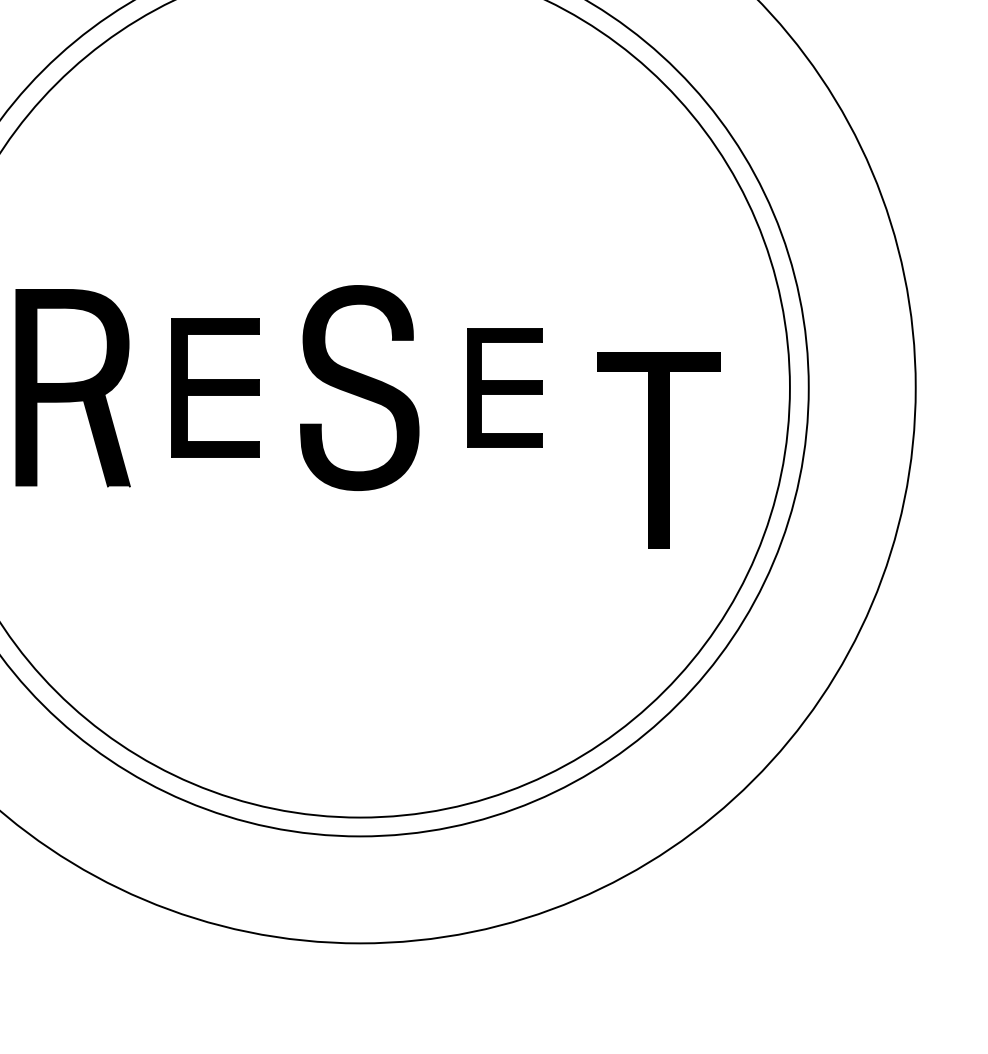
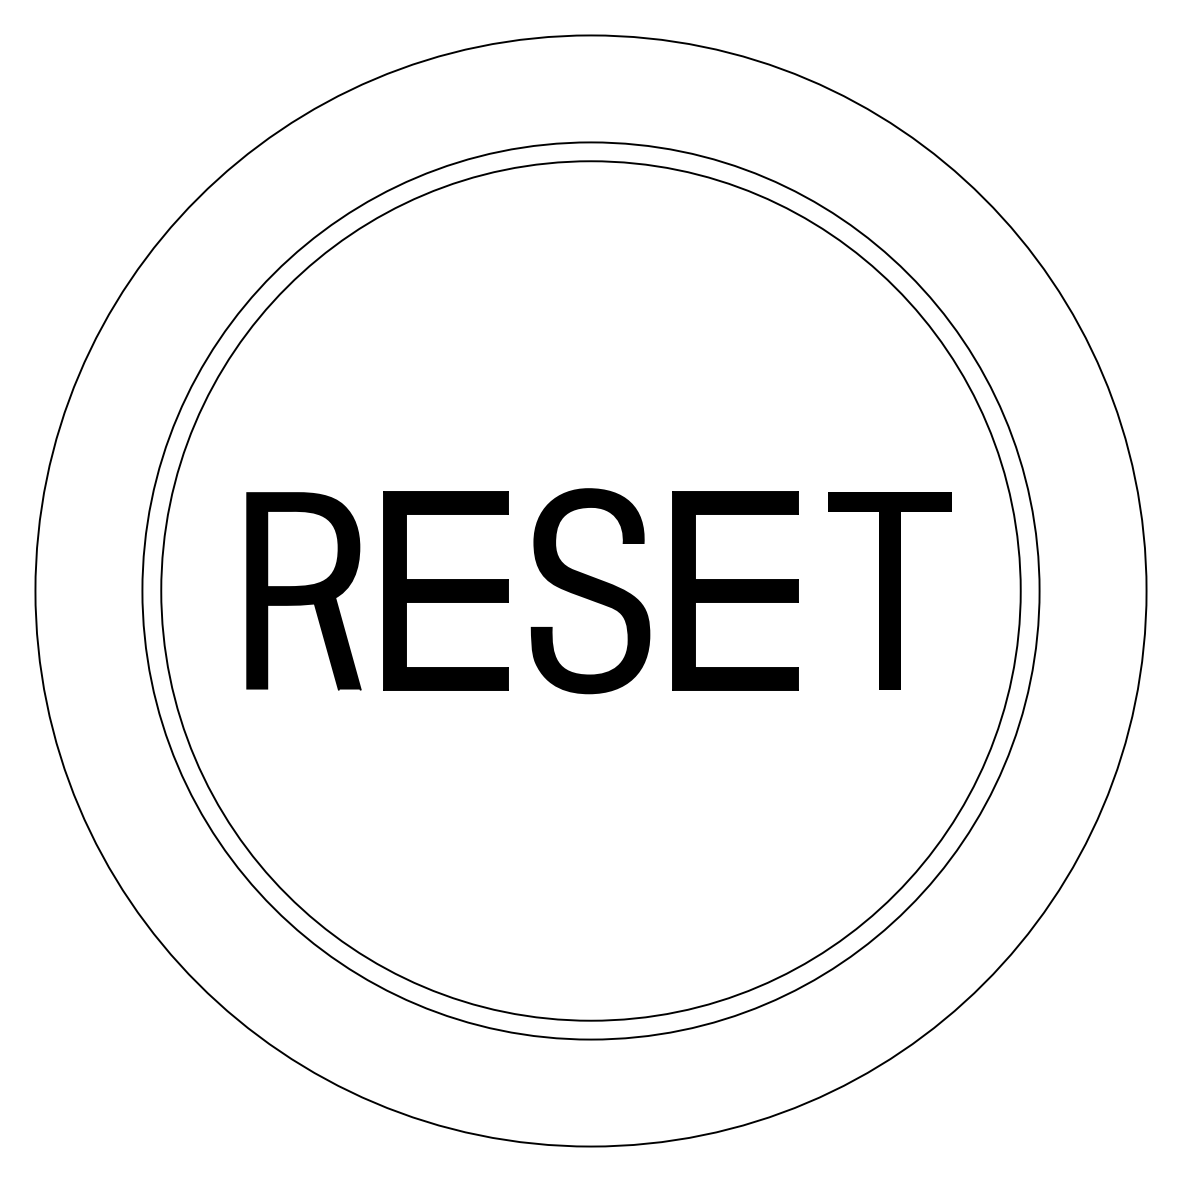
part: (214, 387) -> (445, 590), size x1.43
part: (504, 387) -> (735, 590), size x1.67
part: (658, 450) -> (889, 590), moved

